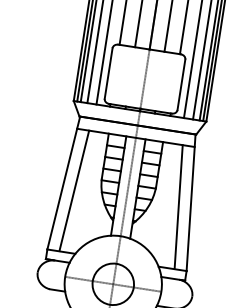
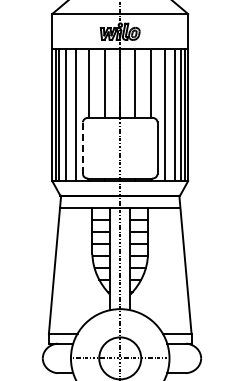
line: (108, 73) -> (82, 148), solid -> dashed
line: (74, 190) -> (66, 270), removed
line: (178, 206) -> (173, 270), removed

